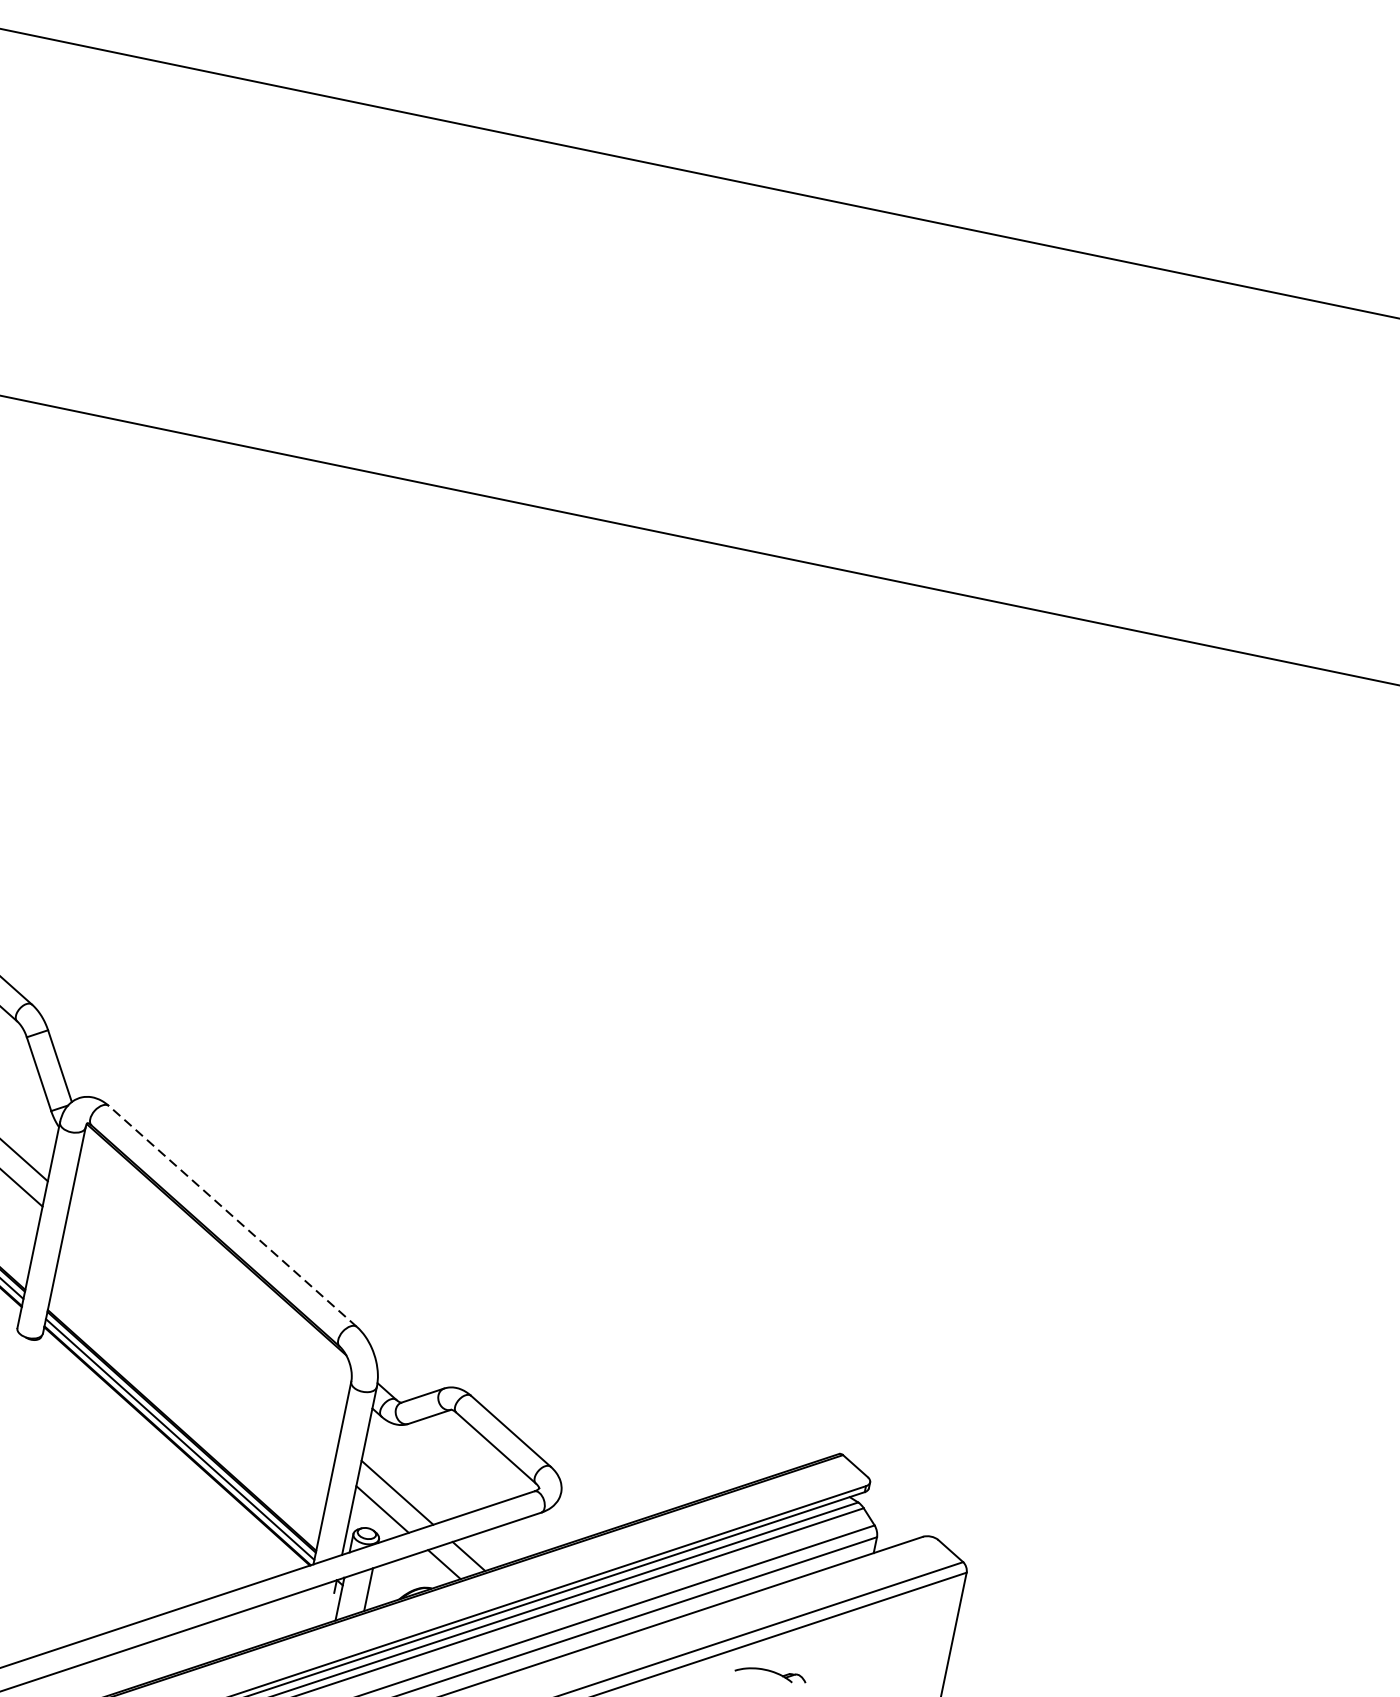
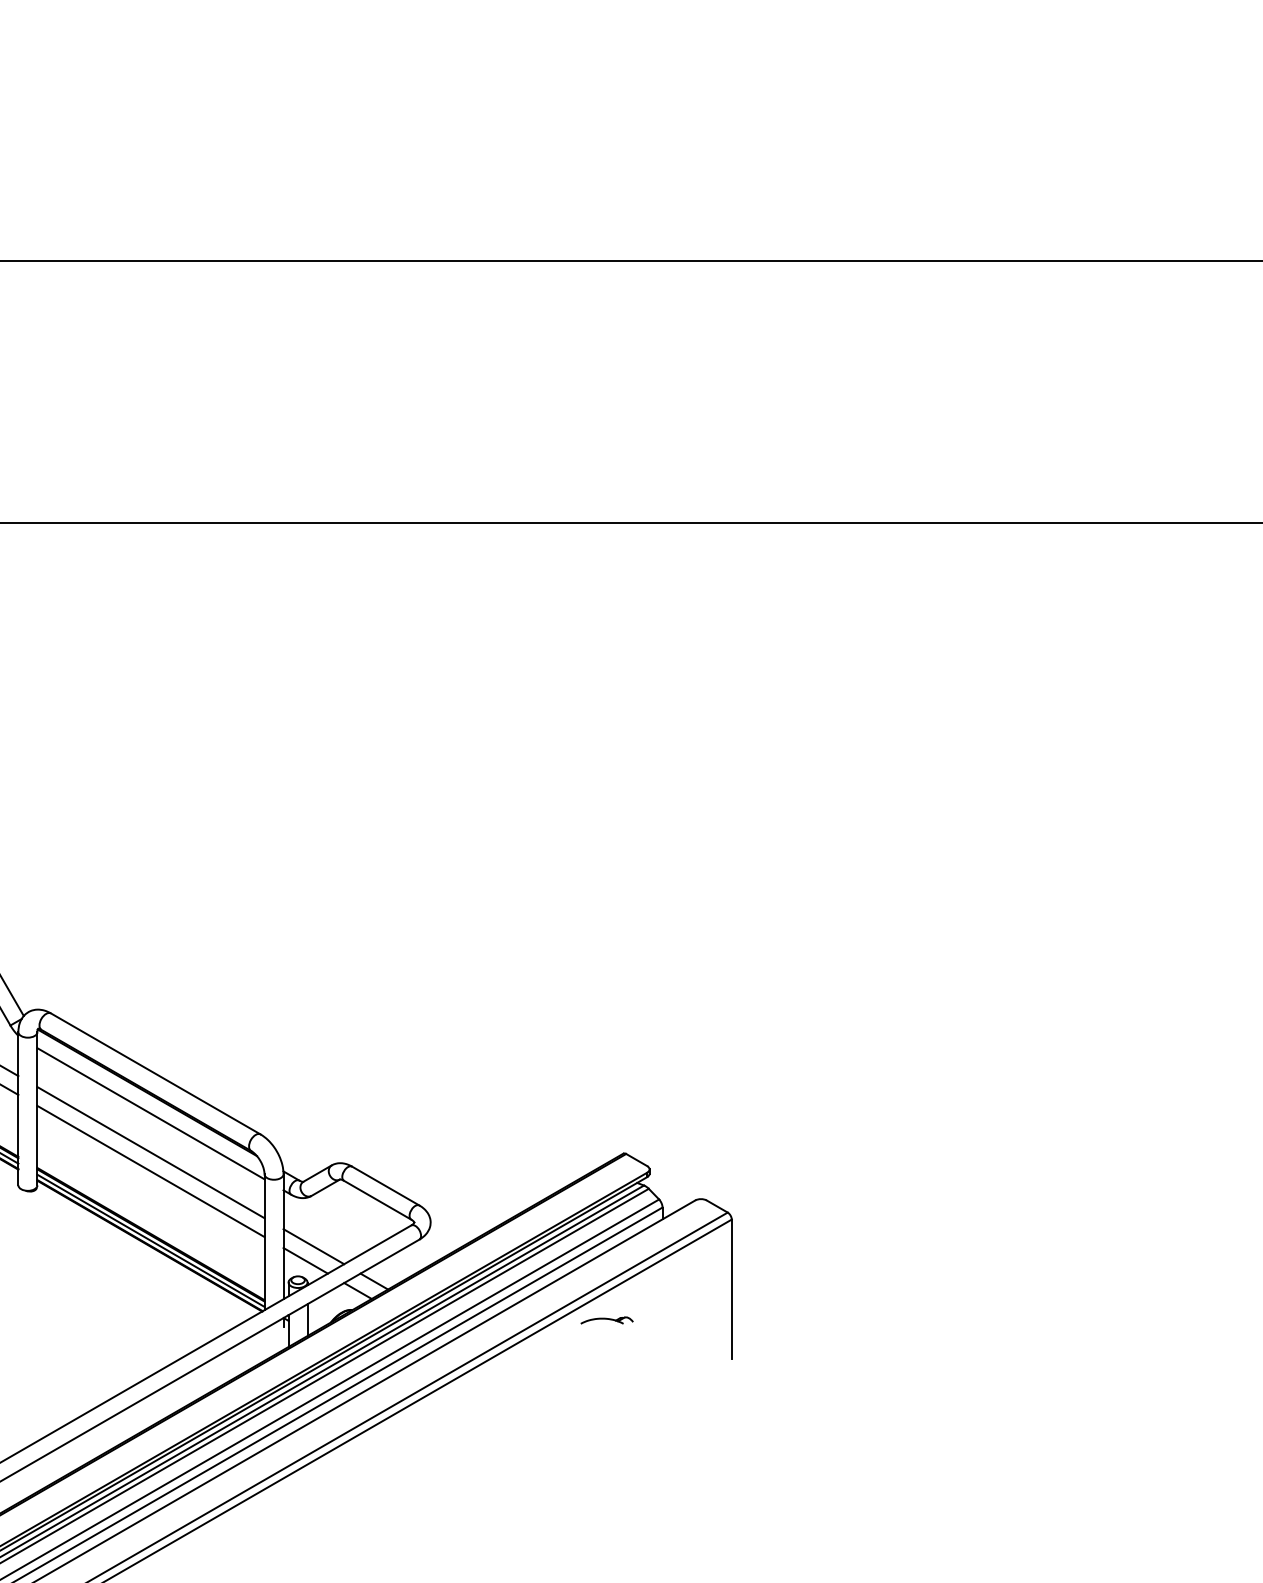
line: (232, 1215) -> (155, 1073), dashed -> solid
line: (214, 1268) -> (150, 1113), added
line: (204, 1320) -> (150, 1152), added
line: (198, 1346) -> (150, 1171), added

